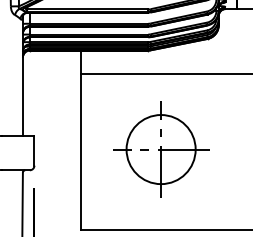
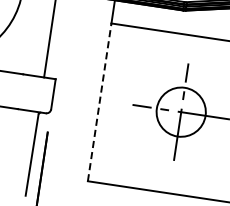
circle: (160, 149) -> (180, 112), size x0.7
line: (80, 151) -> (99, 101), solid -> dashed

